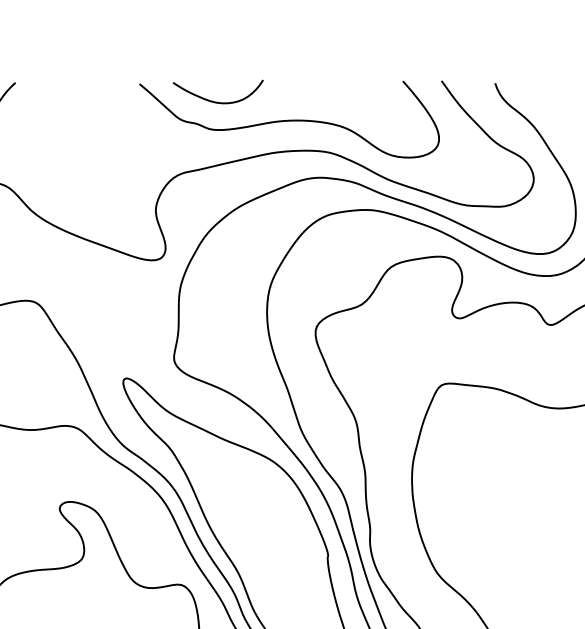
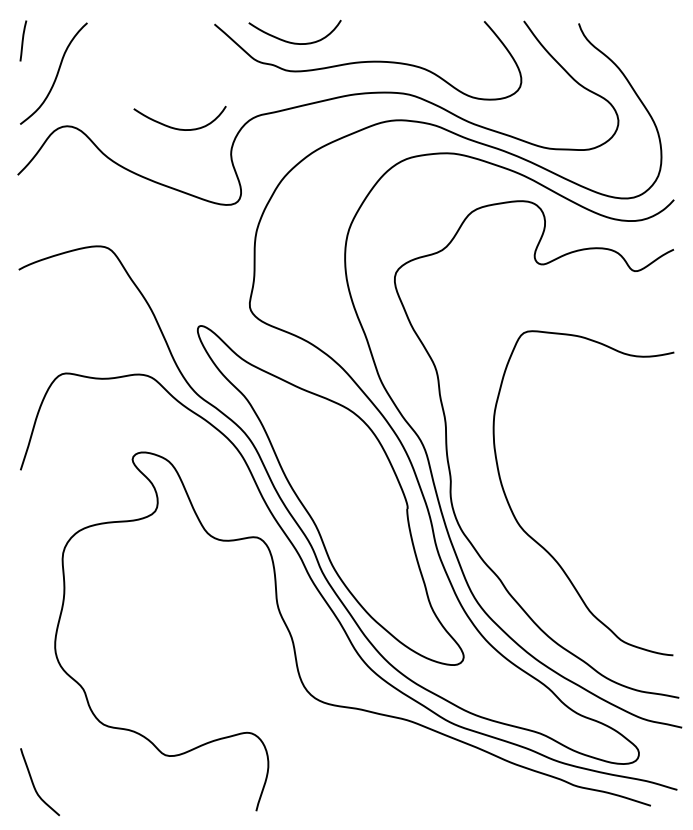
curve: (101, 184) -> (175, 127), added

